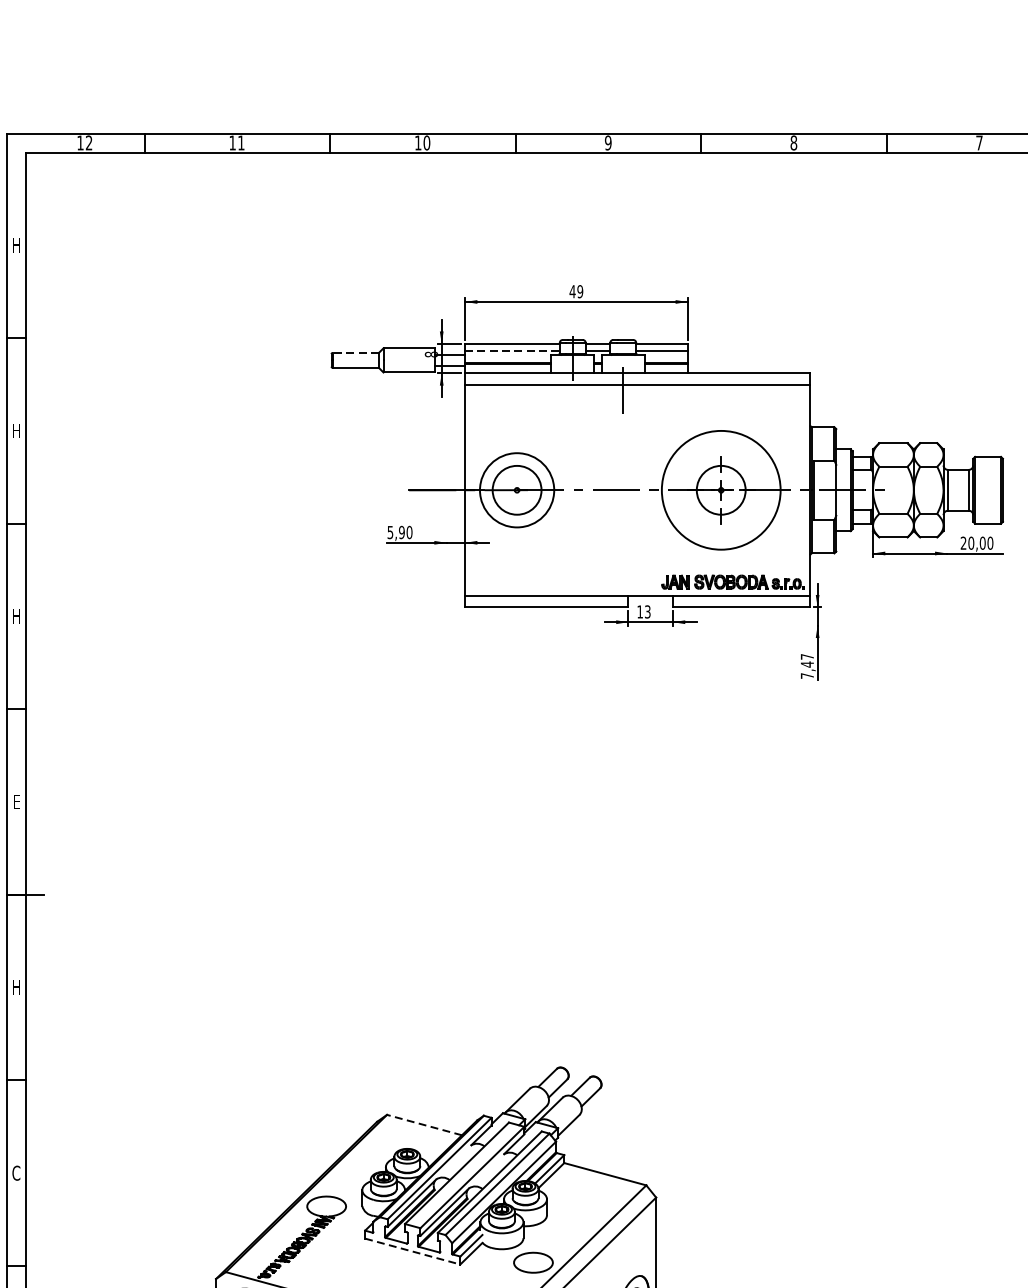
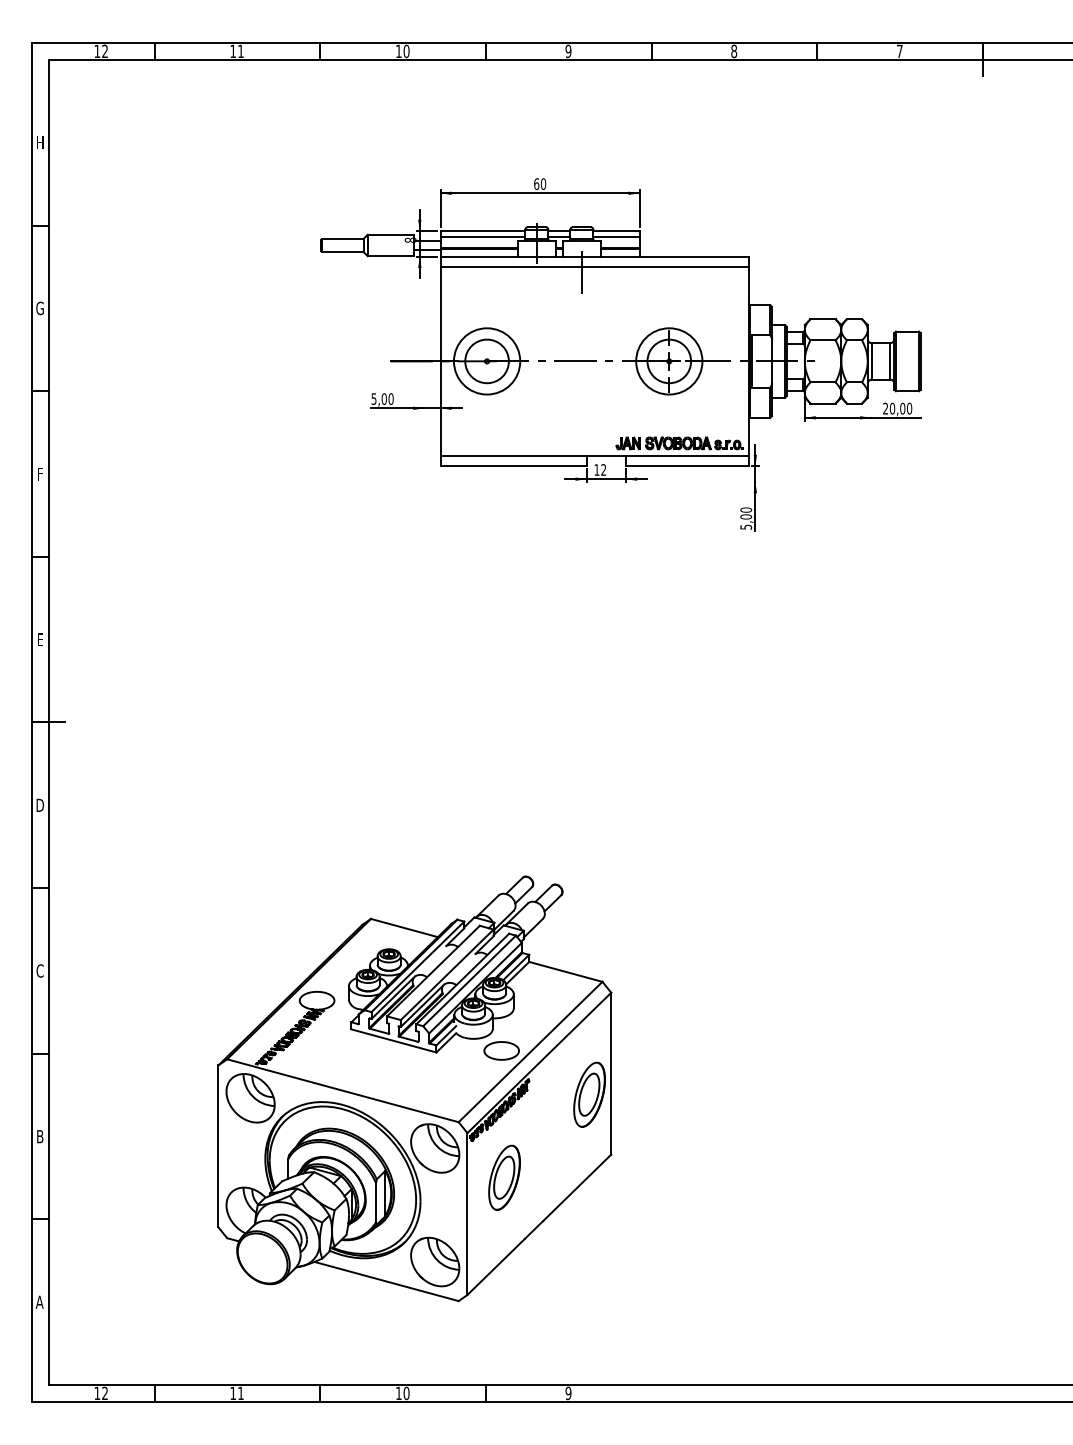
text: (575, 292) -> (539, 184), 49 -> 60
line: (513, 351) -> (483, 237), dashed -> solid
line: (356, 352) -> (343, 238), dashed -> solid
text: (15, 431) -> (39, 308), H -> G
circle: (721, 490) -> (669, 361), size x0.62
text: (401, 531) -> (383, 398), 5,90 -> 5,00
text: (647, 612) -> (603, 470), 13 -> 12
text: (16, 616) -> (40, 474), H -> F
text: (807, 666) -> (746, 518), 7,47 -> 5,00
text: (15, 986) -> (39, 804), H -> D
line: (424, 1125) -> (404, 928), dashed -> solid
line: (413, 1252) -> (394, 1041), dashed -> solid

